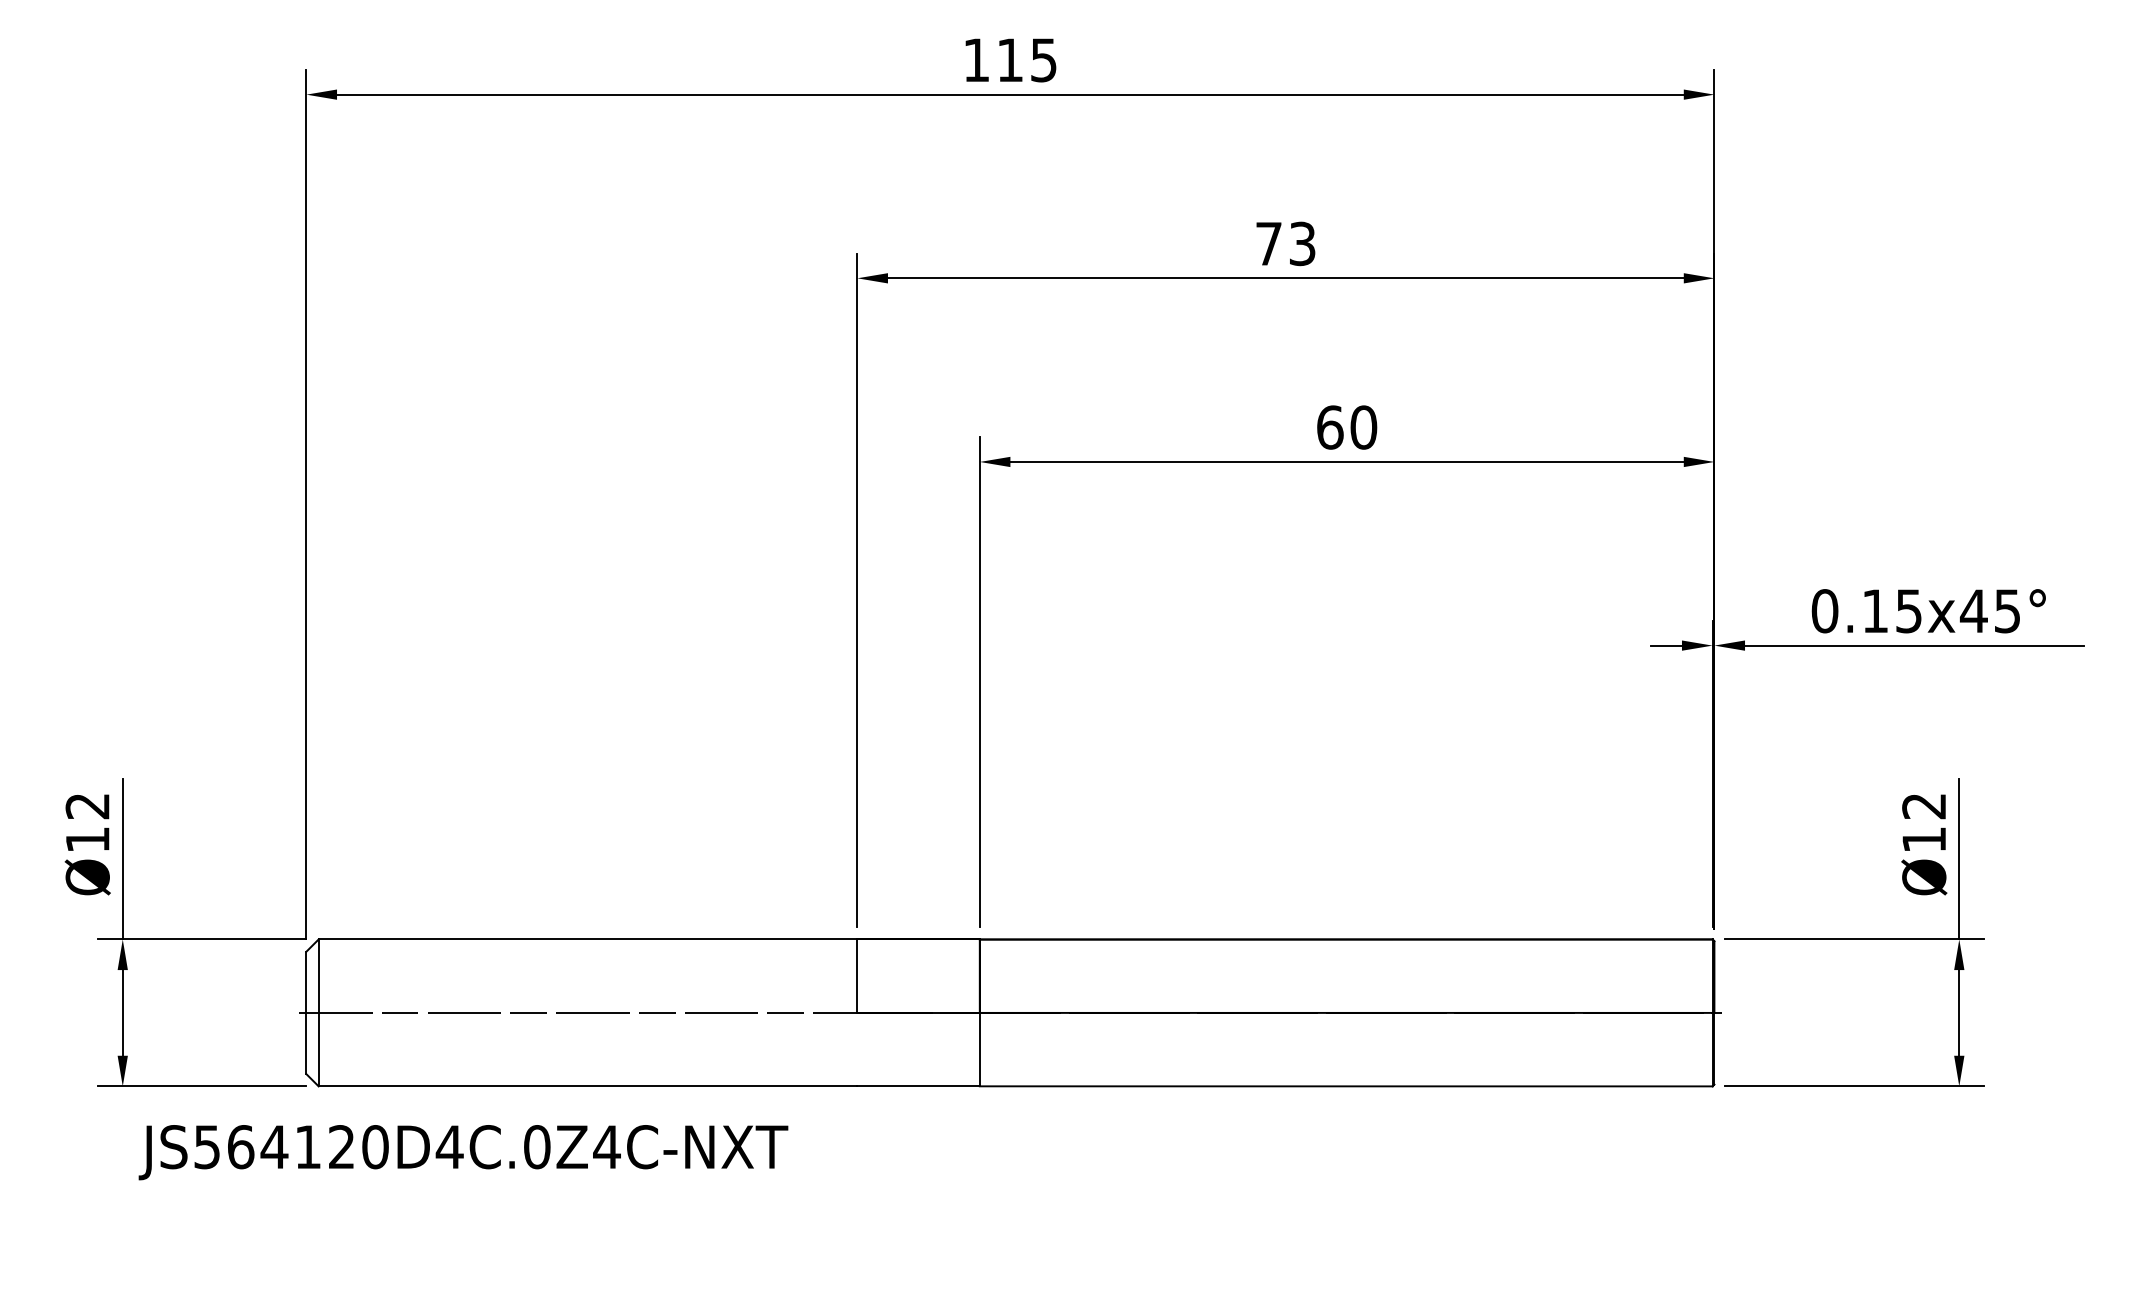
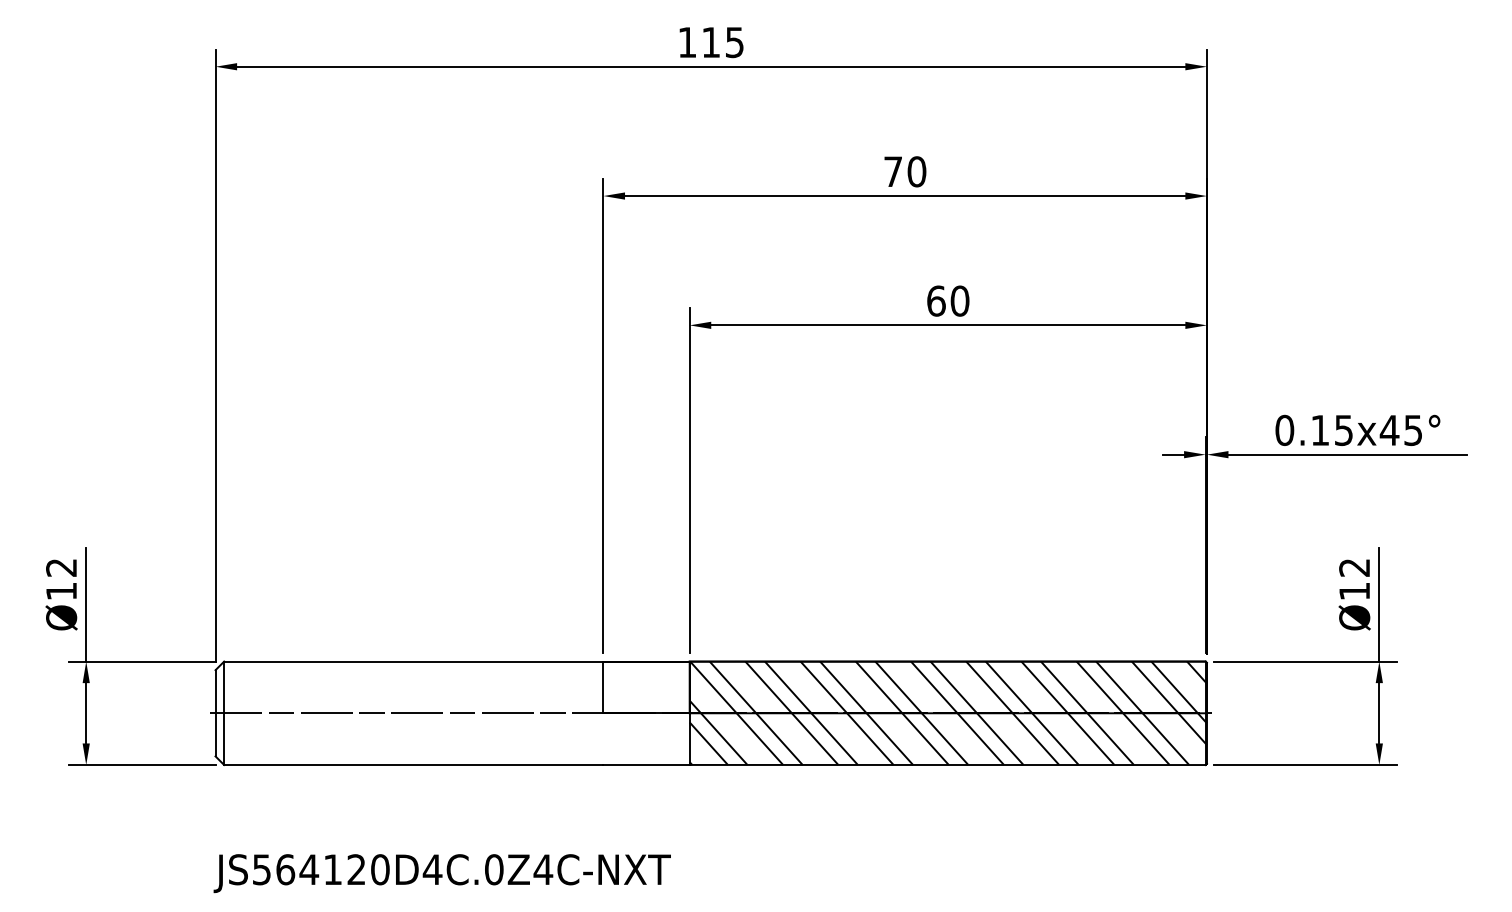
text: (1302, 243) -> (916, 171), 73 -> 70
hatch: (1346, 1012) -> (947, 712), added
text: (463, 1152) -> (442, 873), moved

